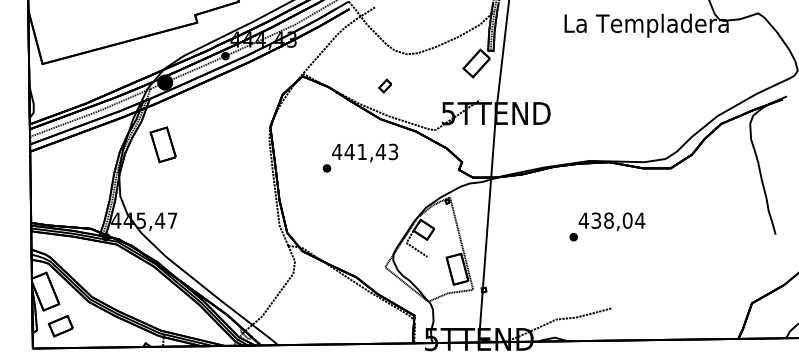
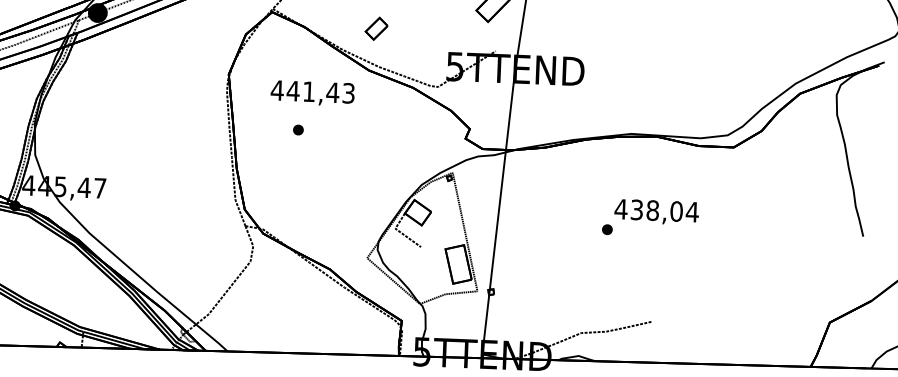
part: (384, 85) -> (375, 27), size x1.4
part: (162, 144) -> (91, 91), removed
text: (365, 152) -> (313, 92), moved

